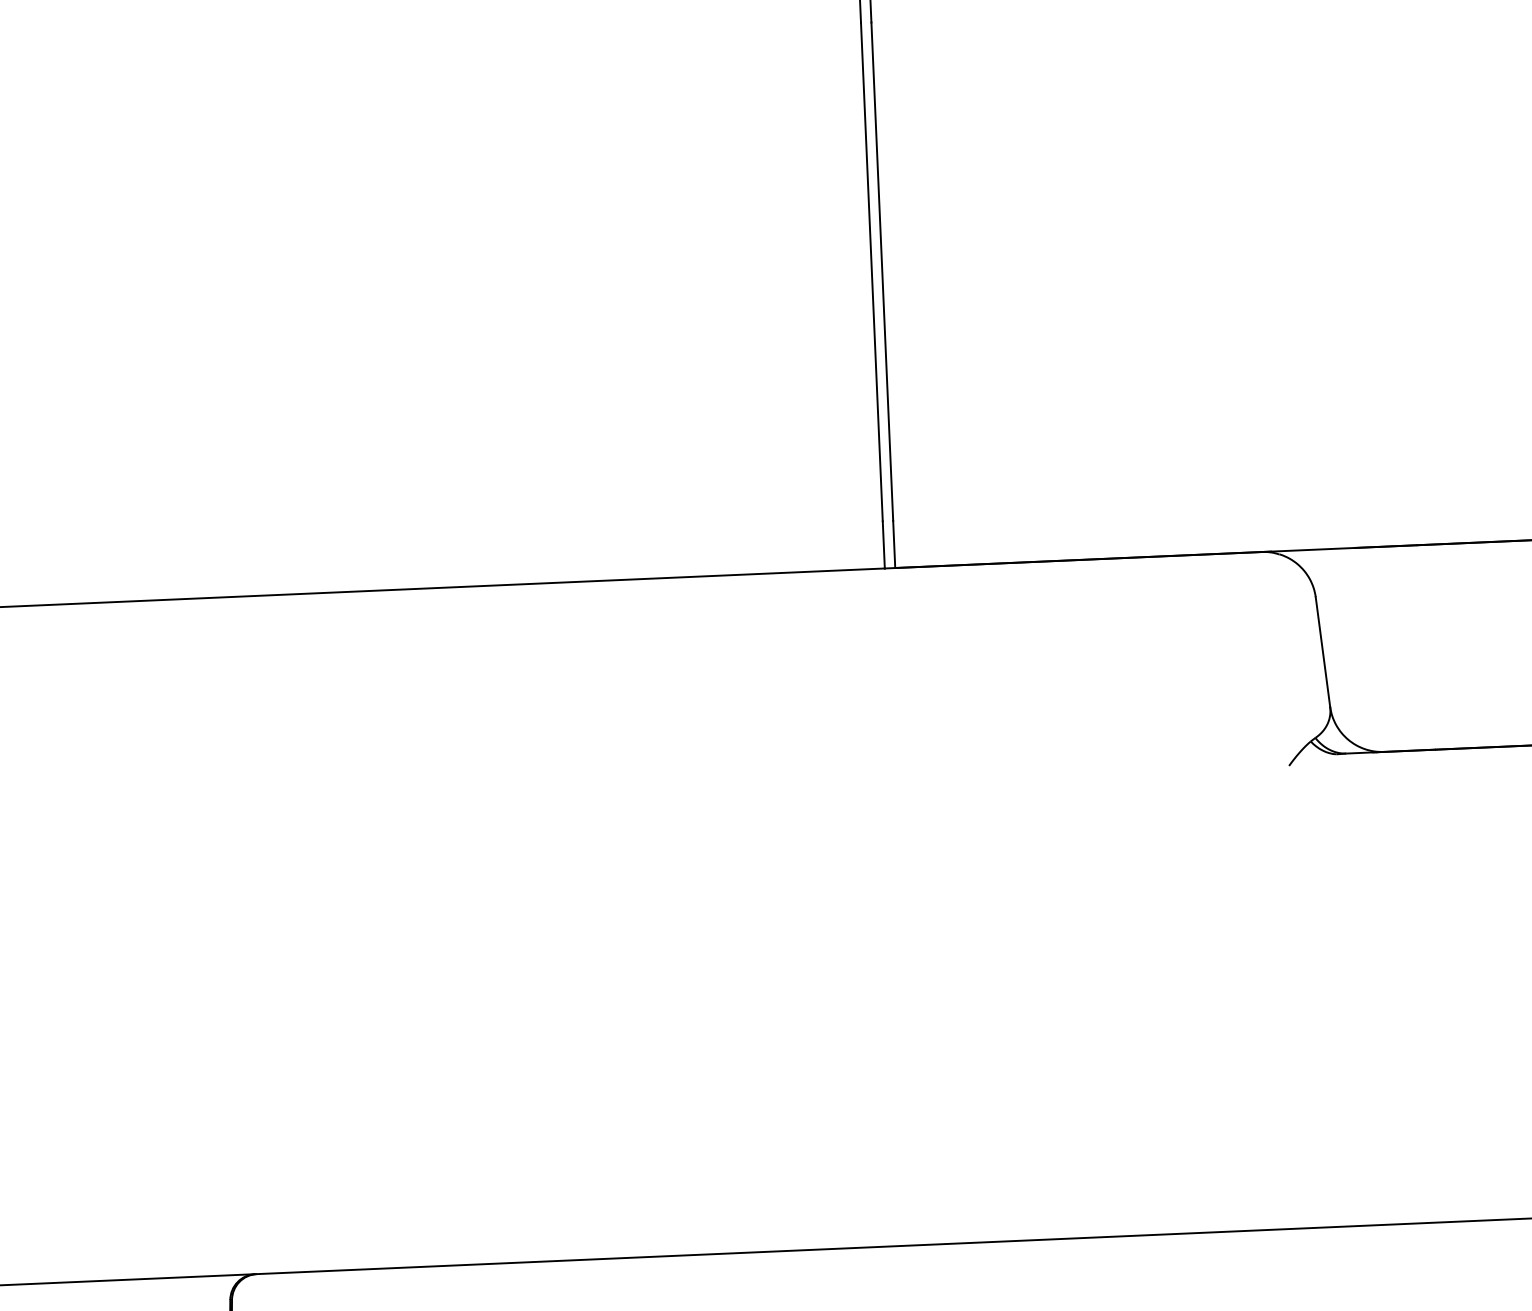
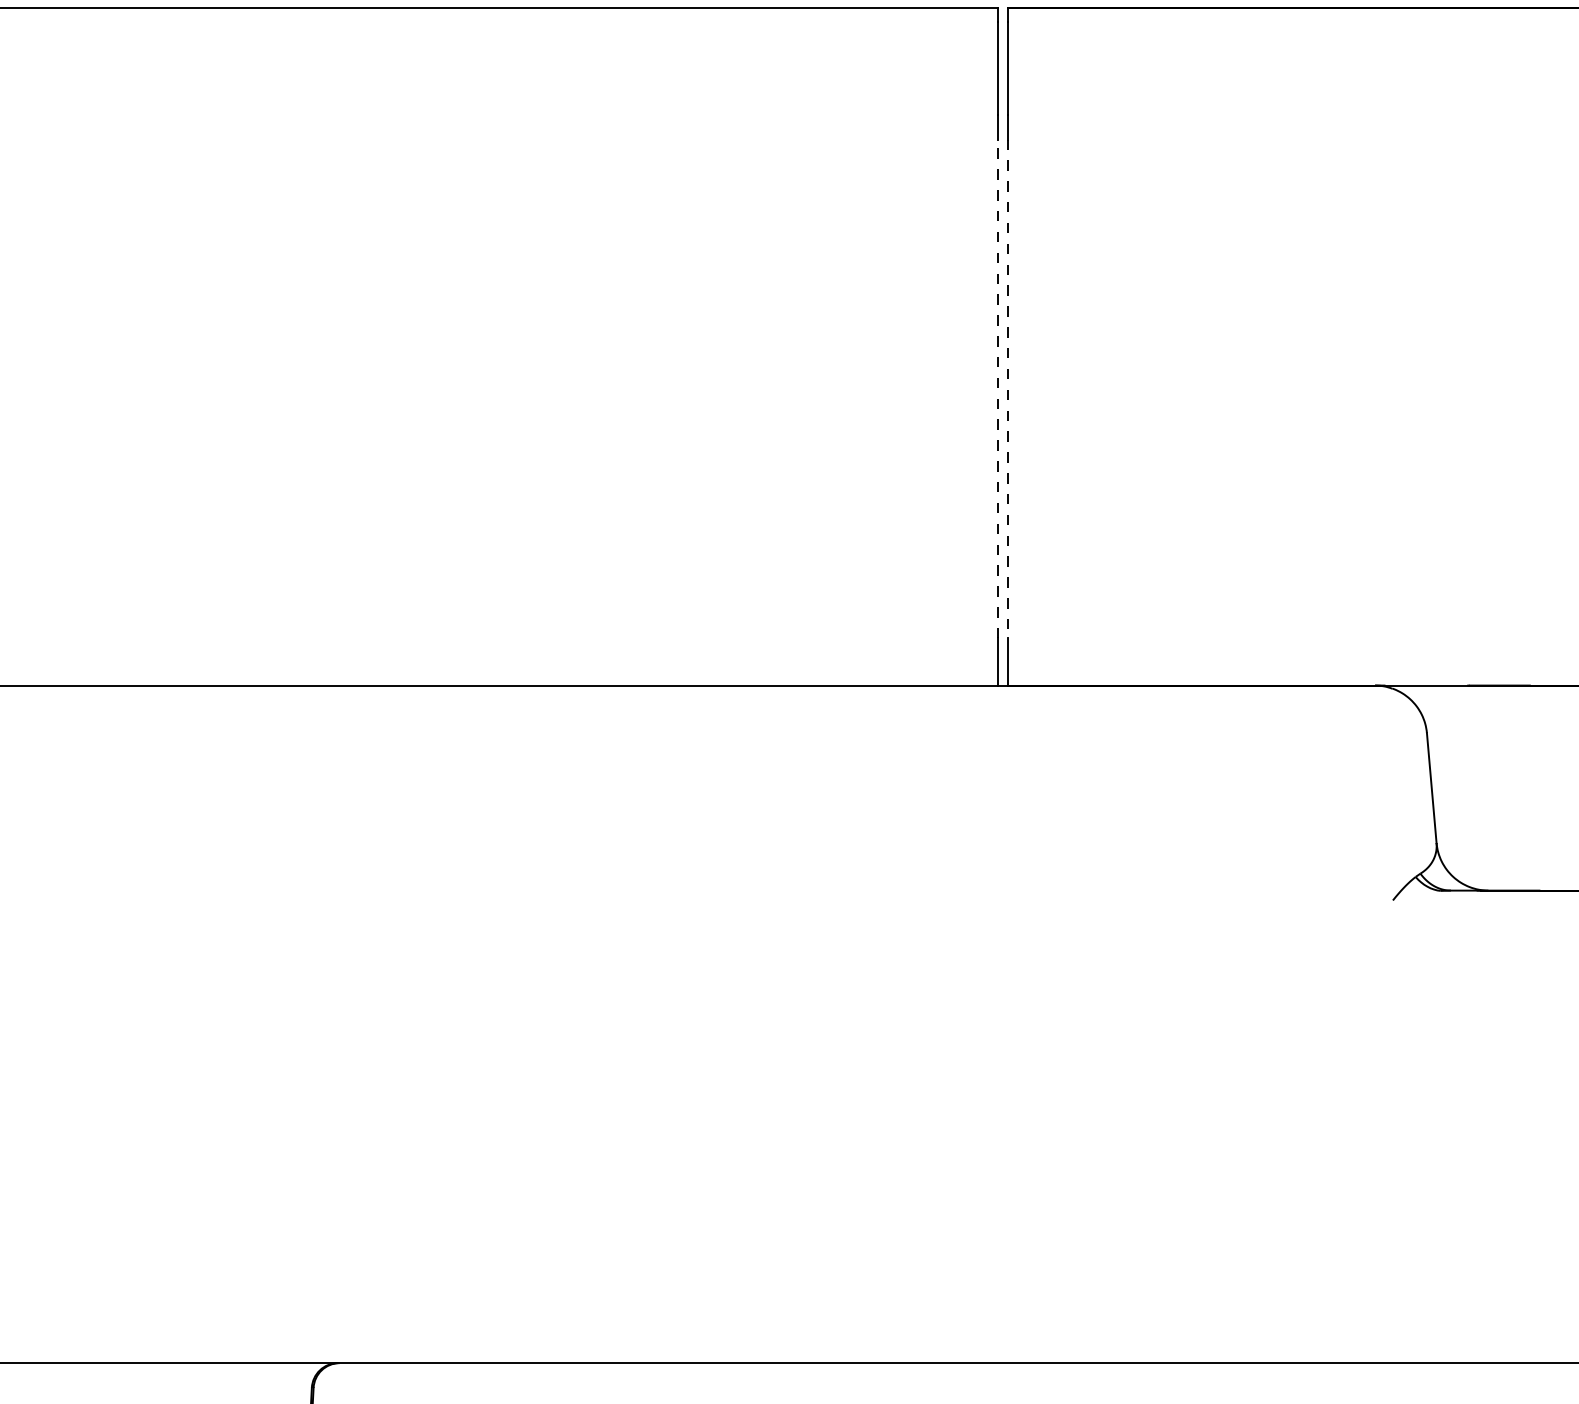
line: (871, 271) -> (997, 388), solid -> dashed
line: (882, 272) -> (1008, 389), solid -> dashed

